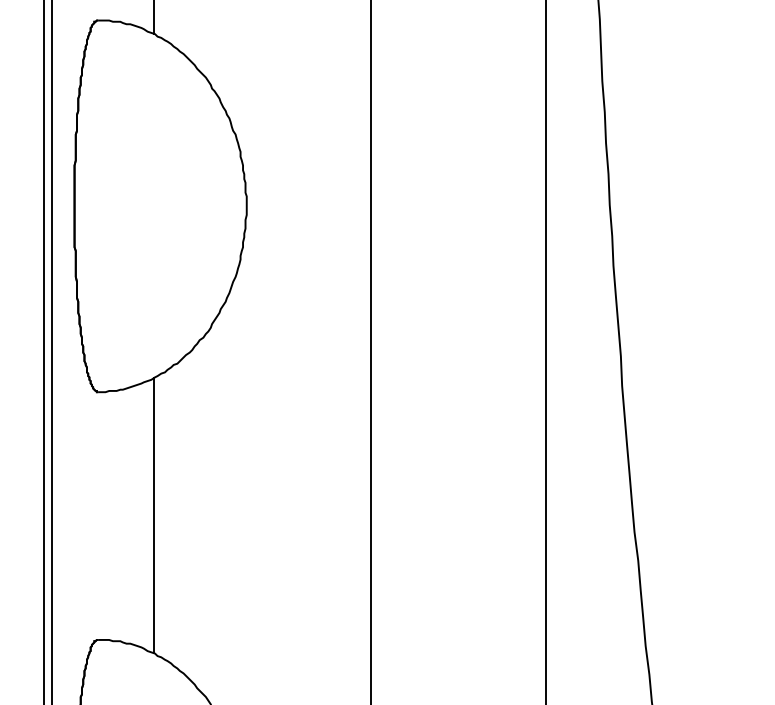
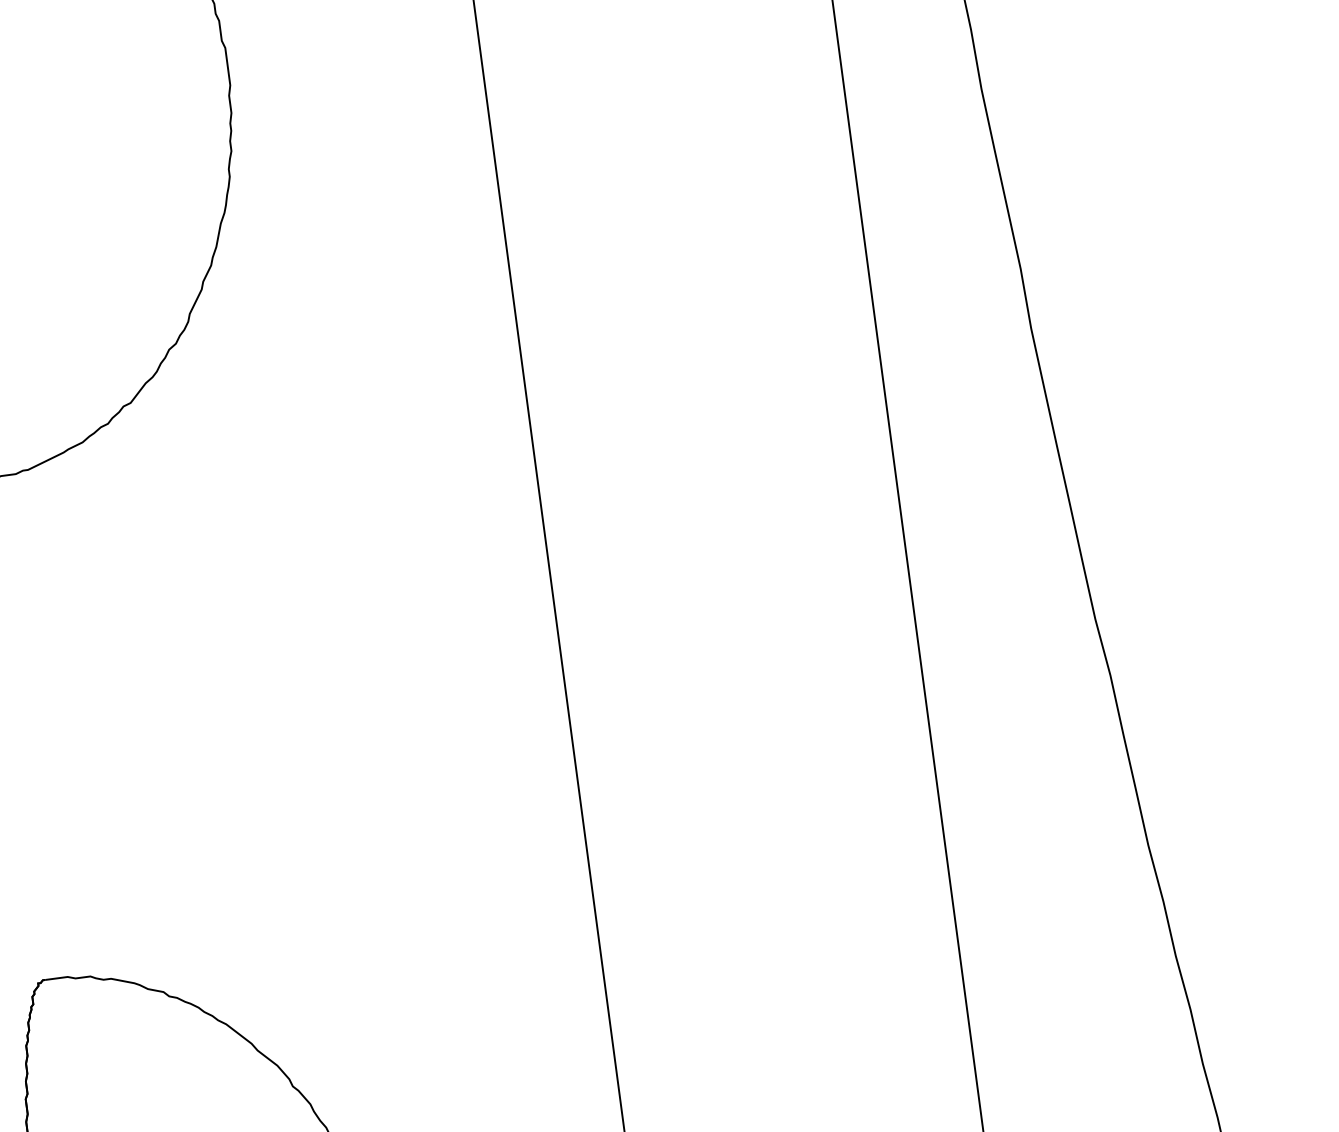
line: (153, 515) -> (123, 714), removed

